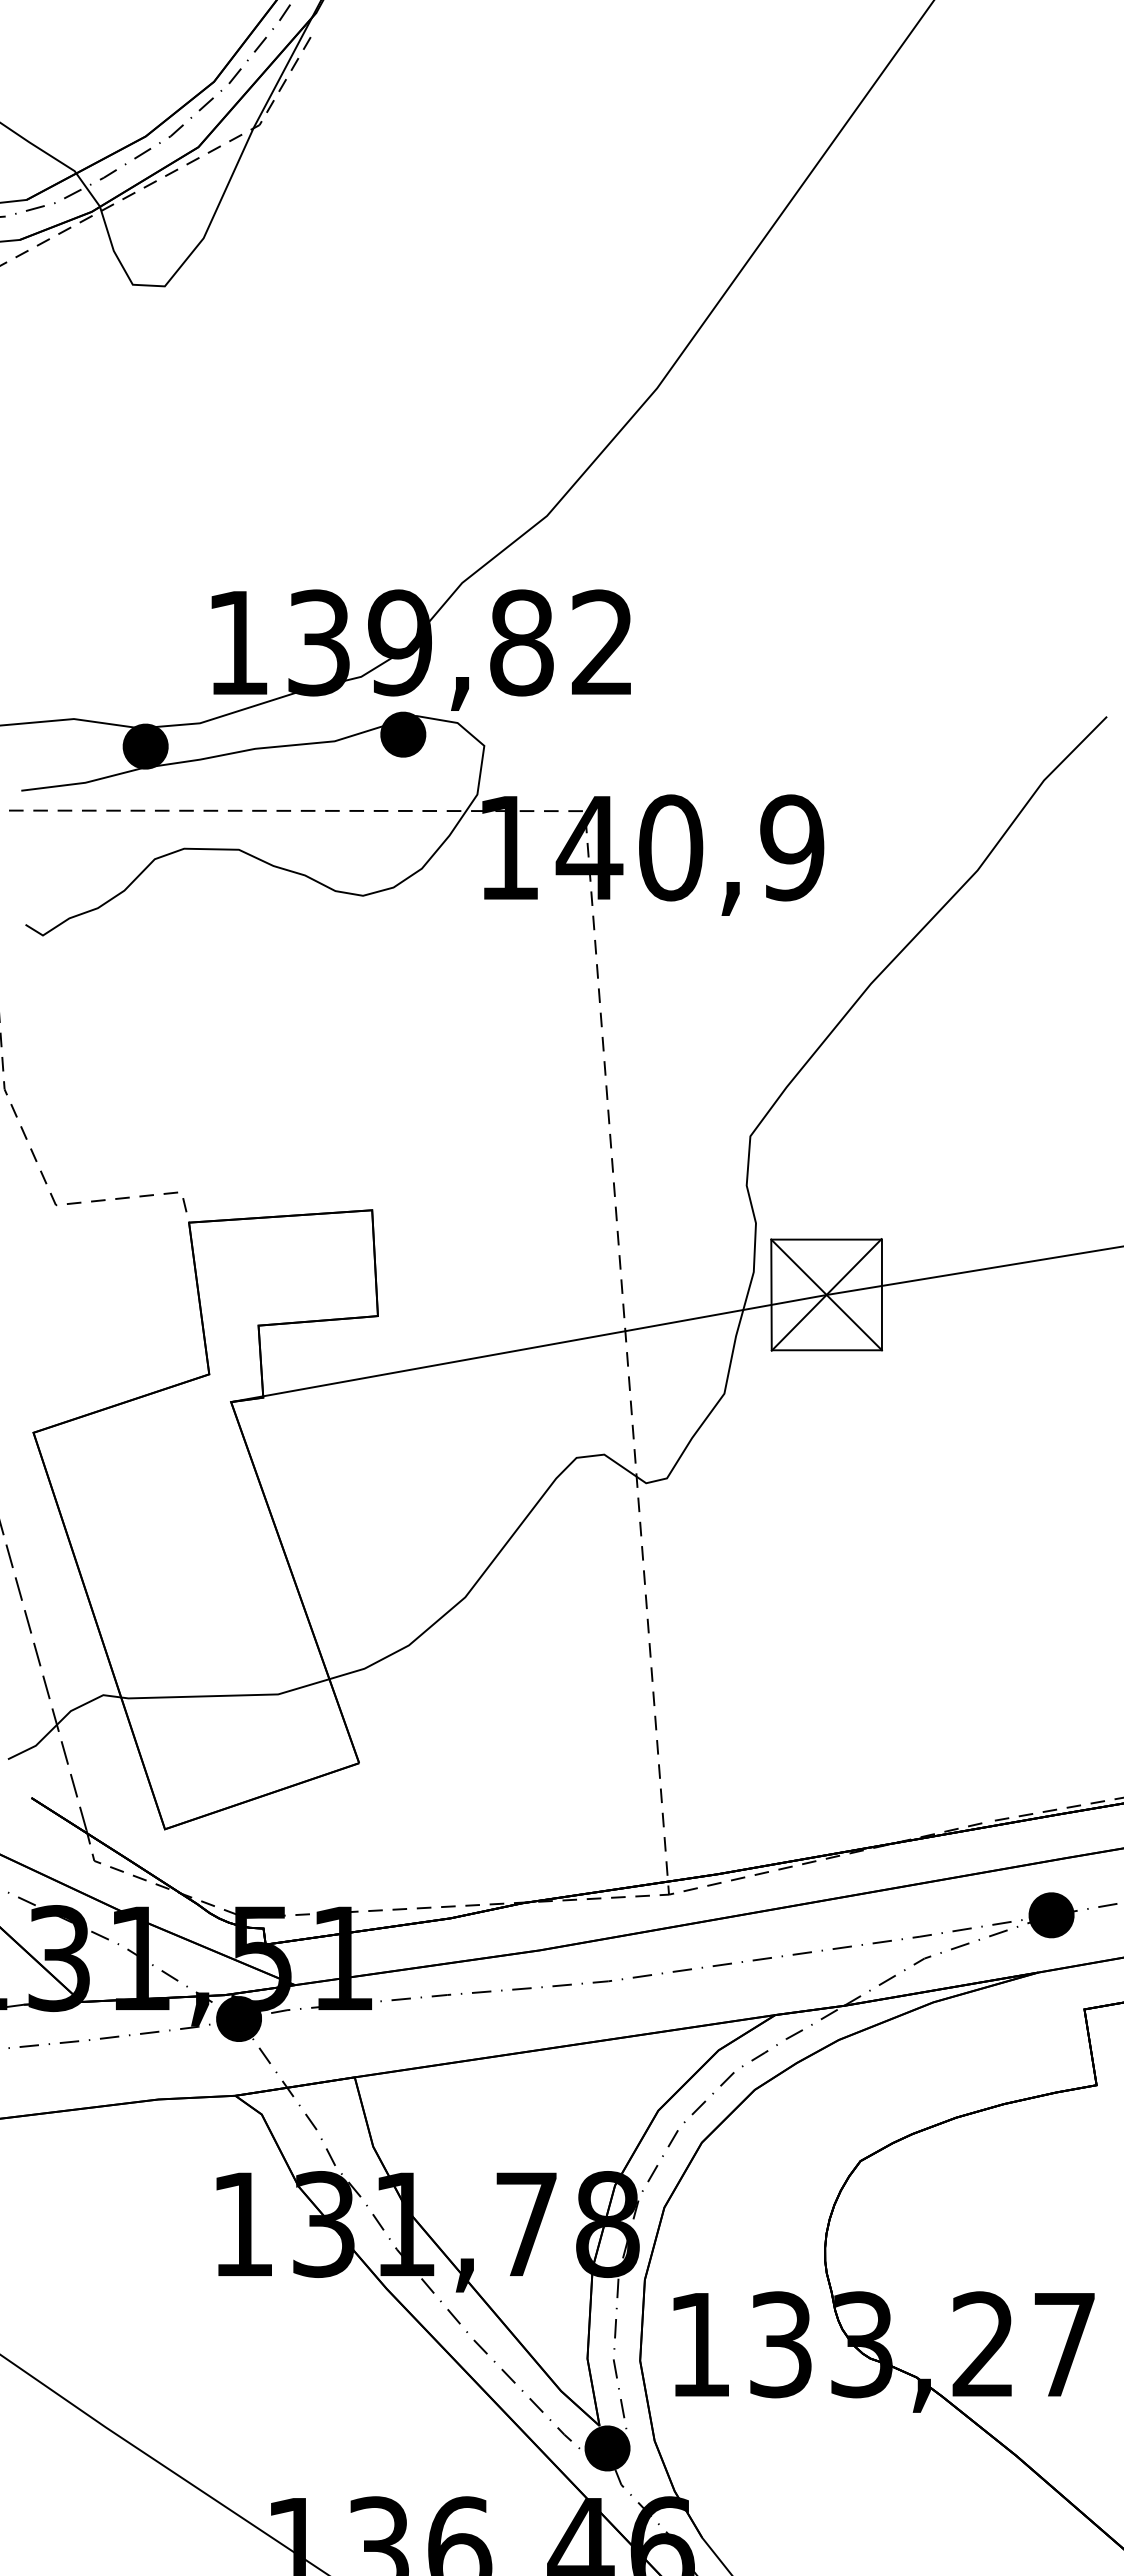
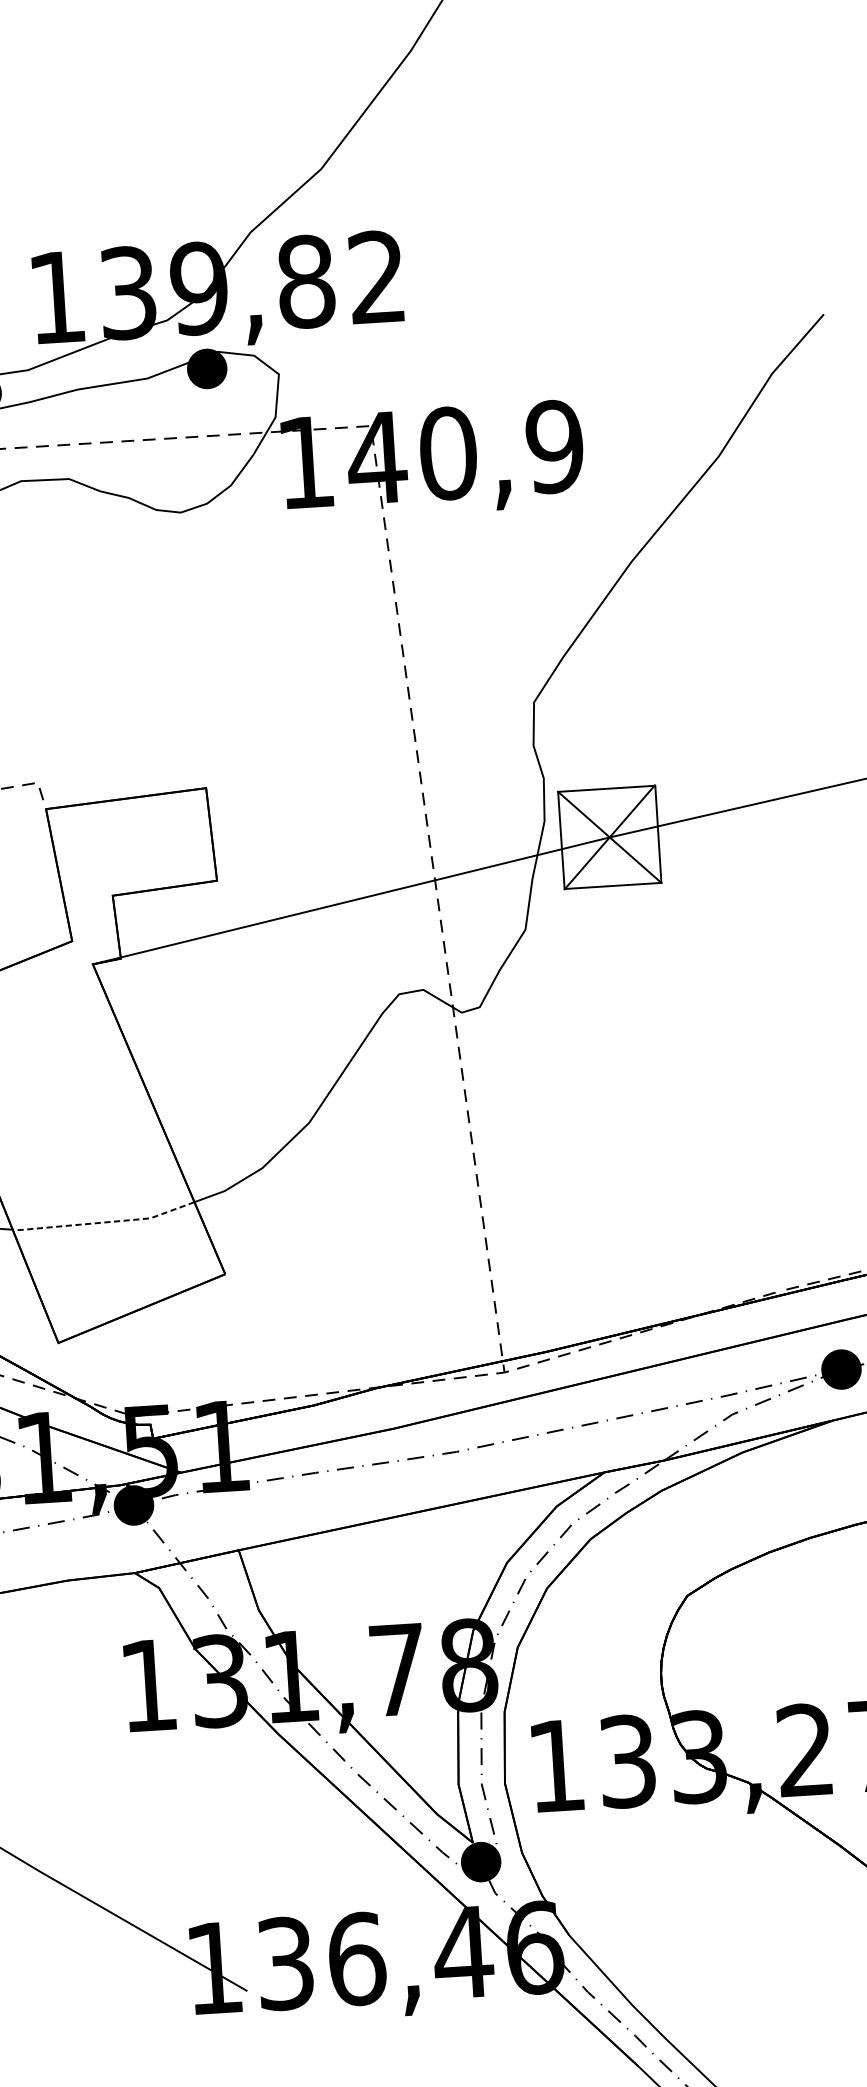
line: (226, 1695) -> (105, 1222), solid -> dashed

